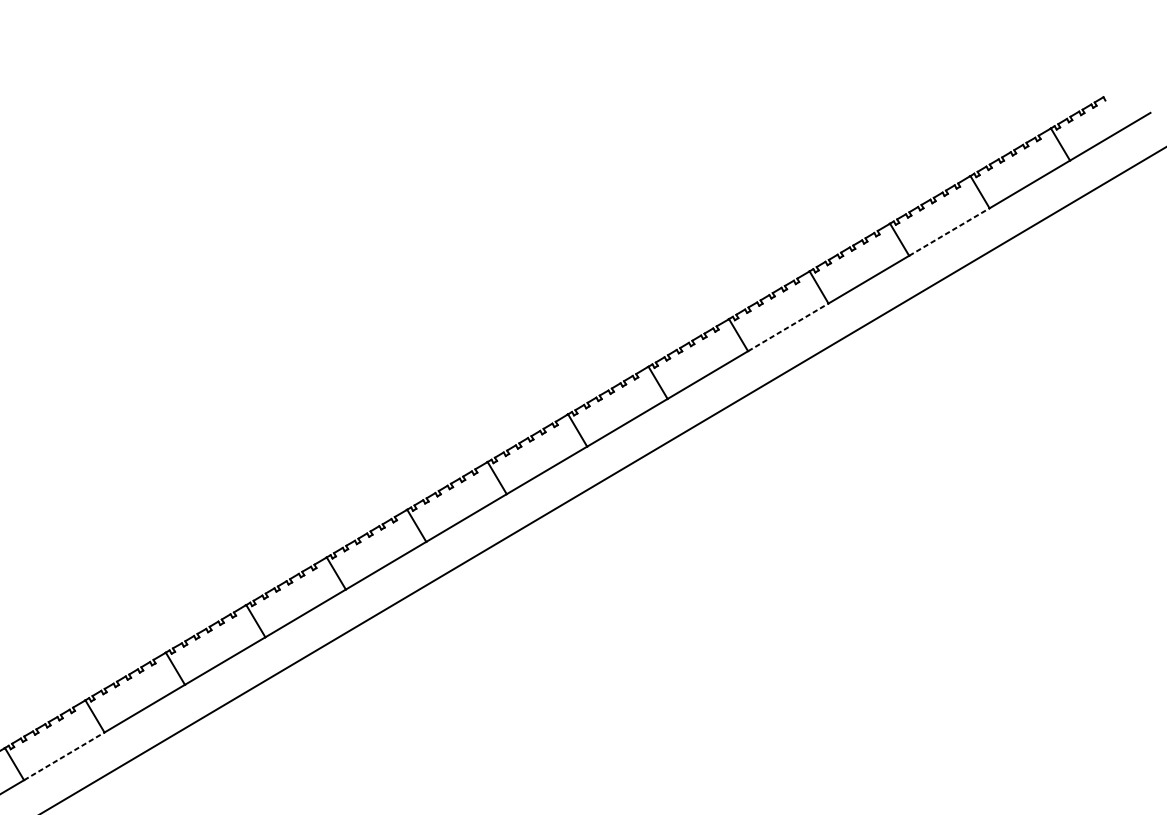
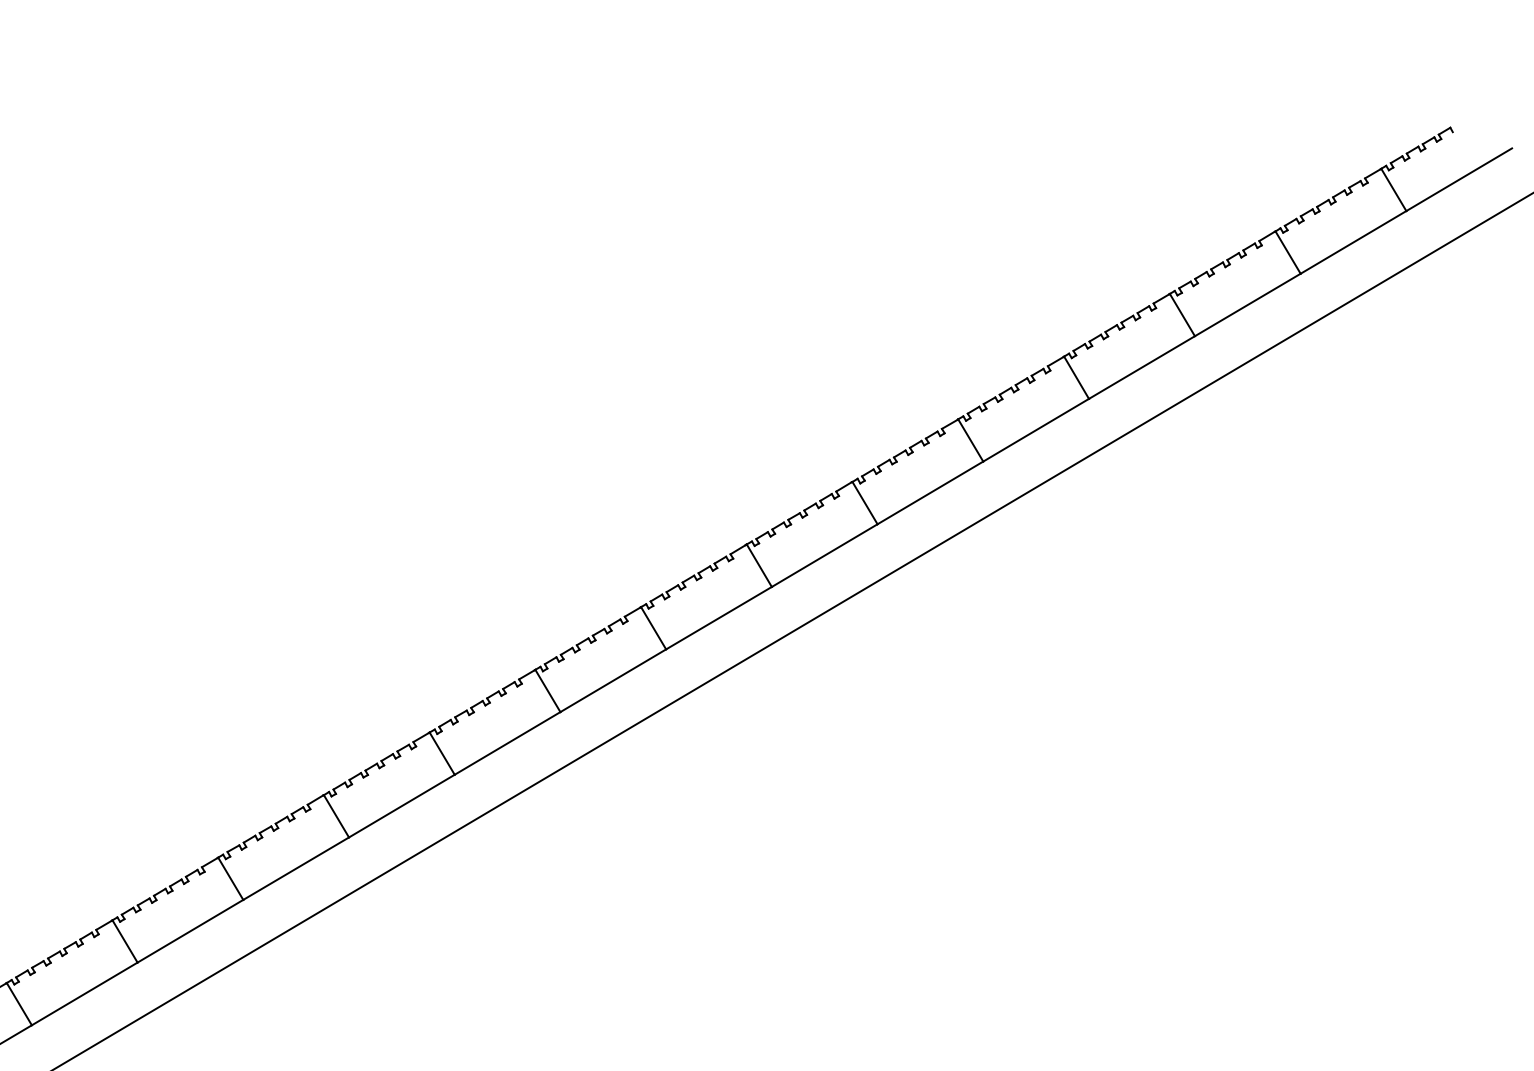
line: (949, 231) -> (1248, 304), dashed -> solid
line: (788, 326) -> (1036, 429), dashed -> solid
line: (64, 756) -> (85, 993), dashed -> solid

